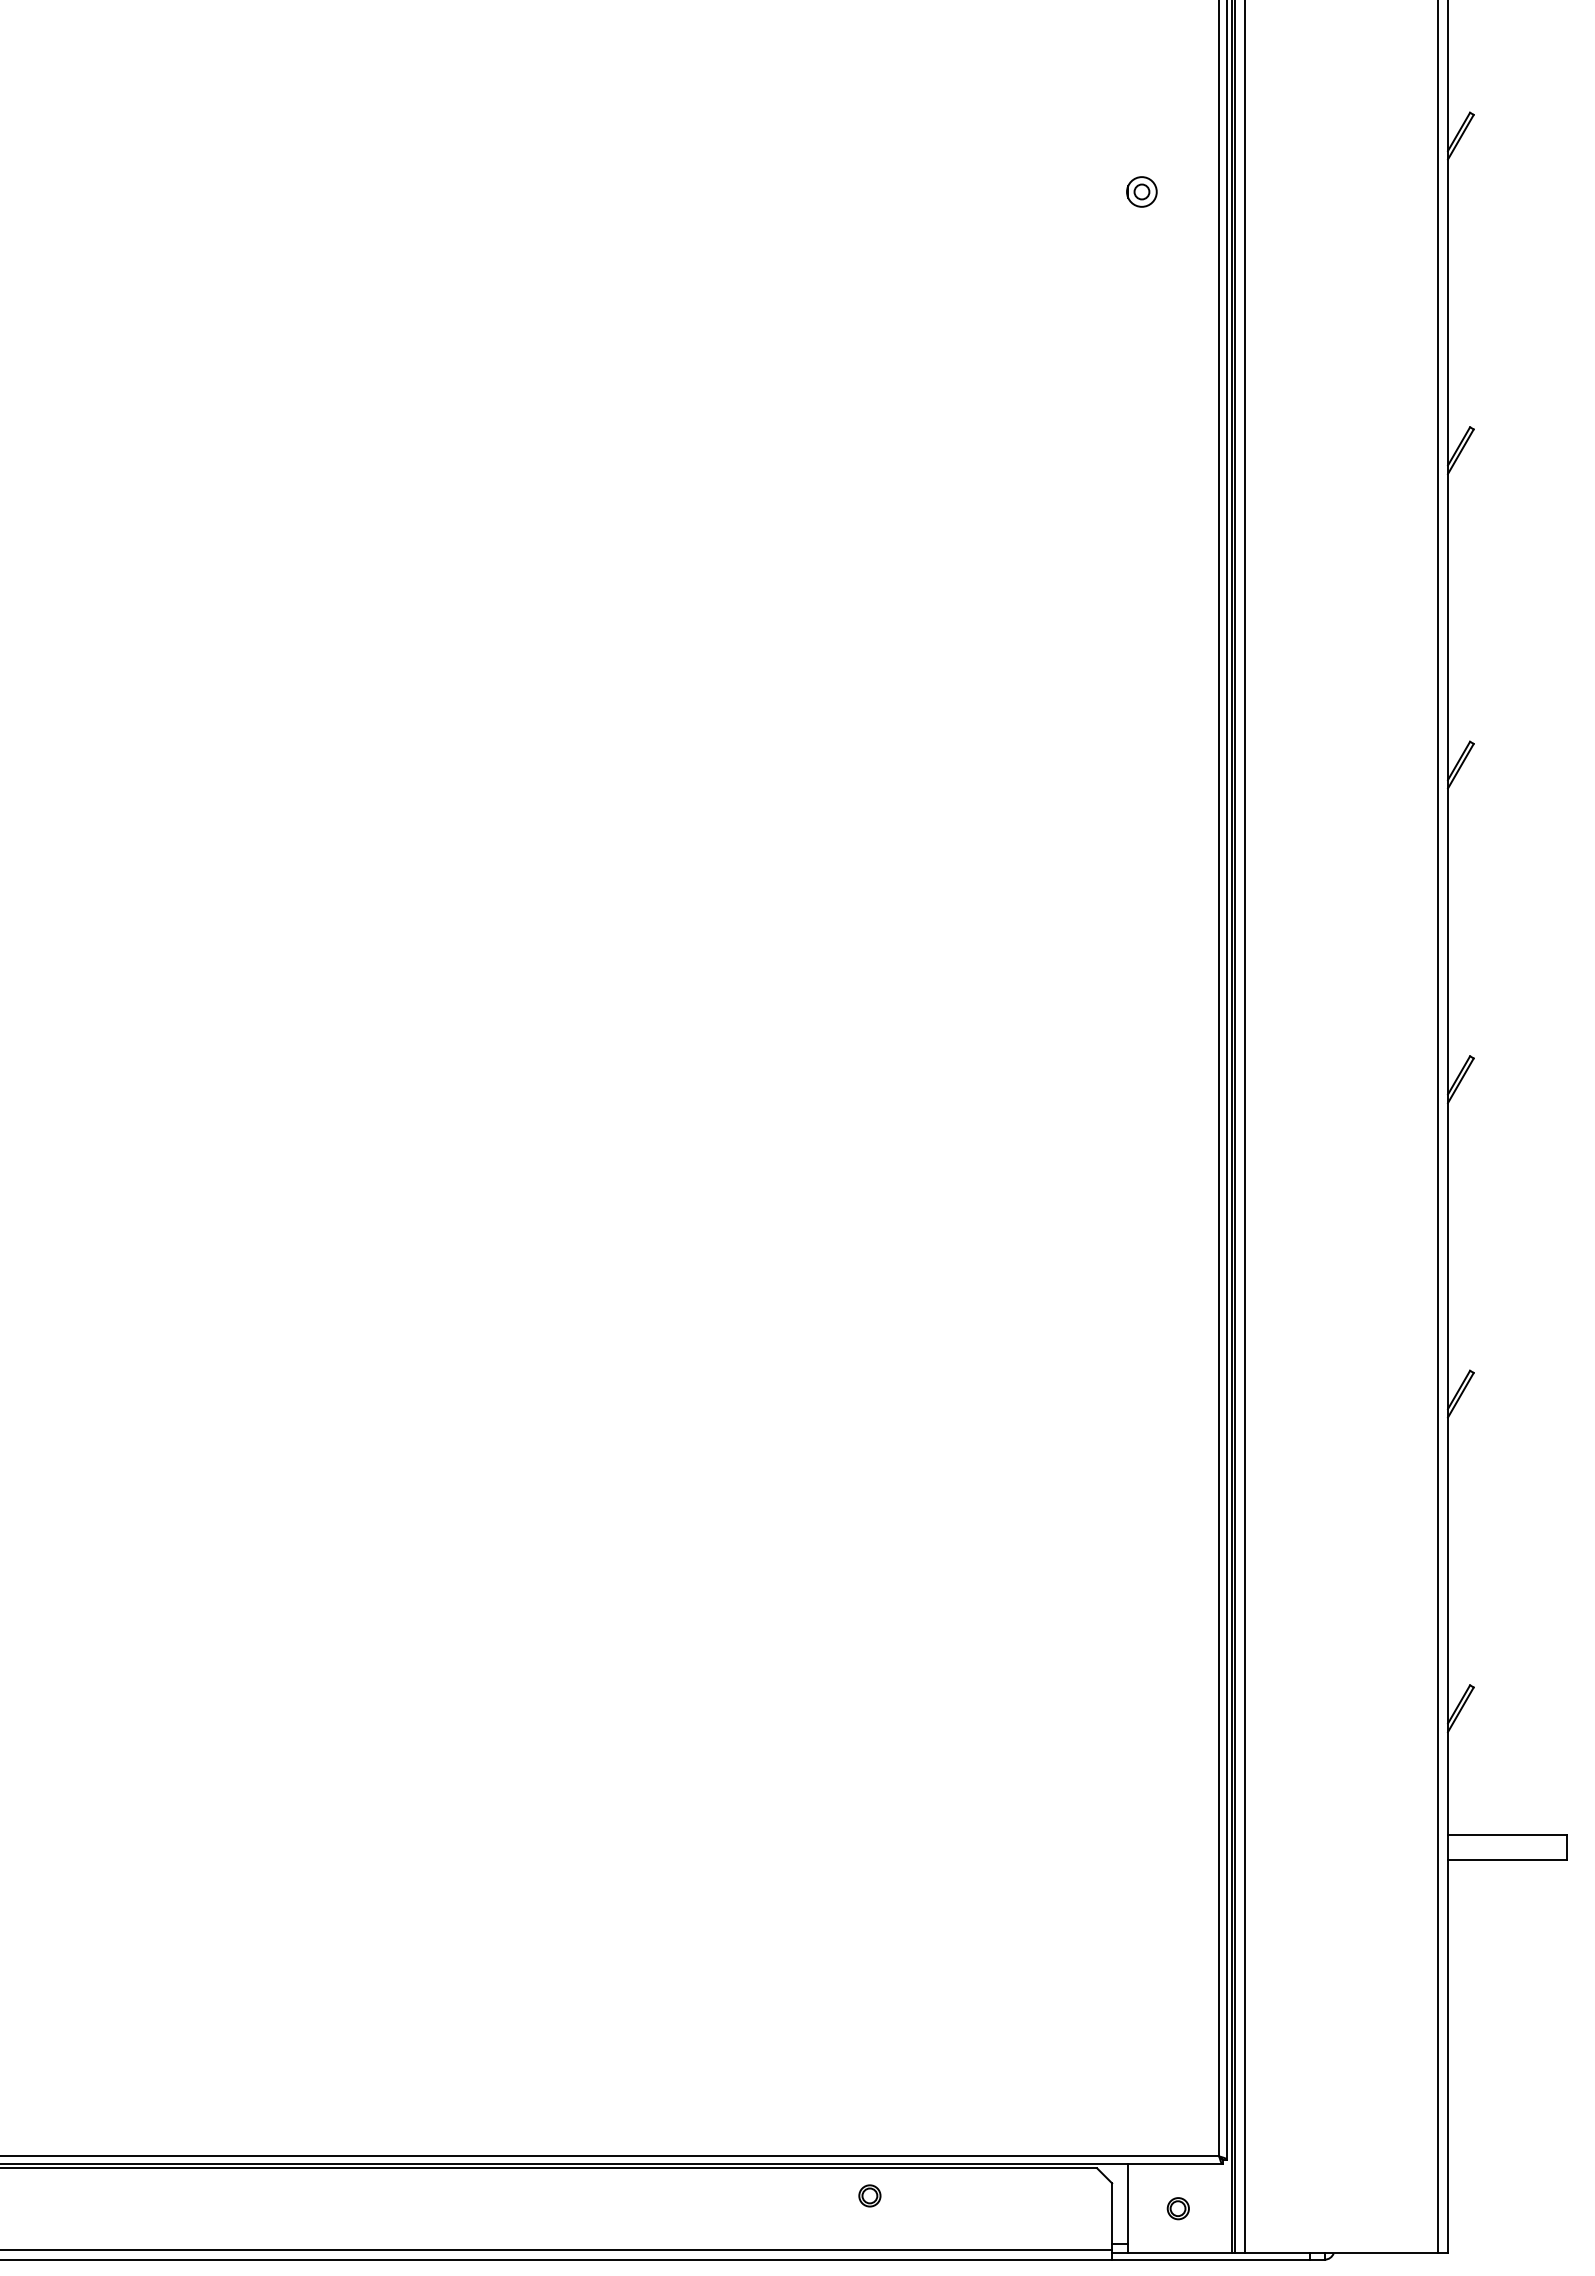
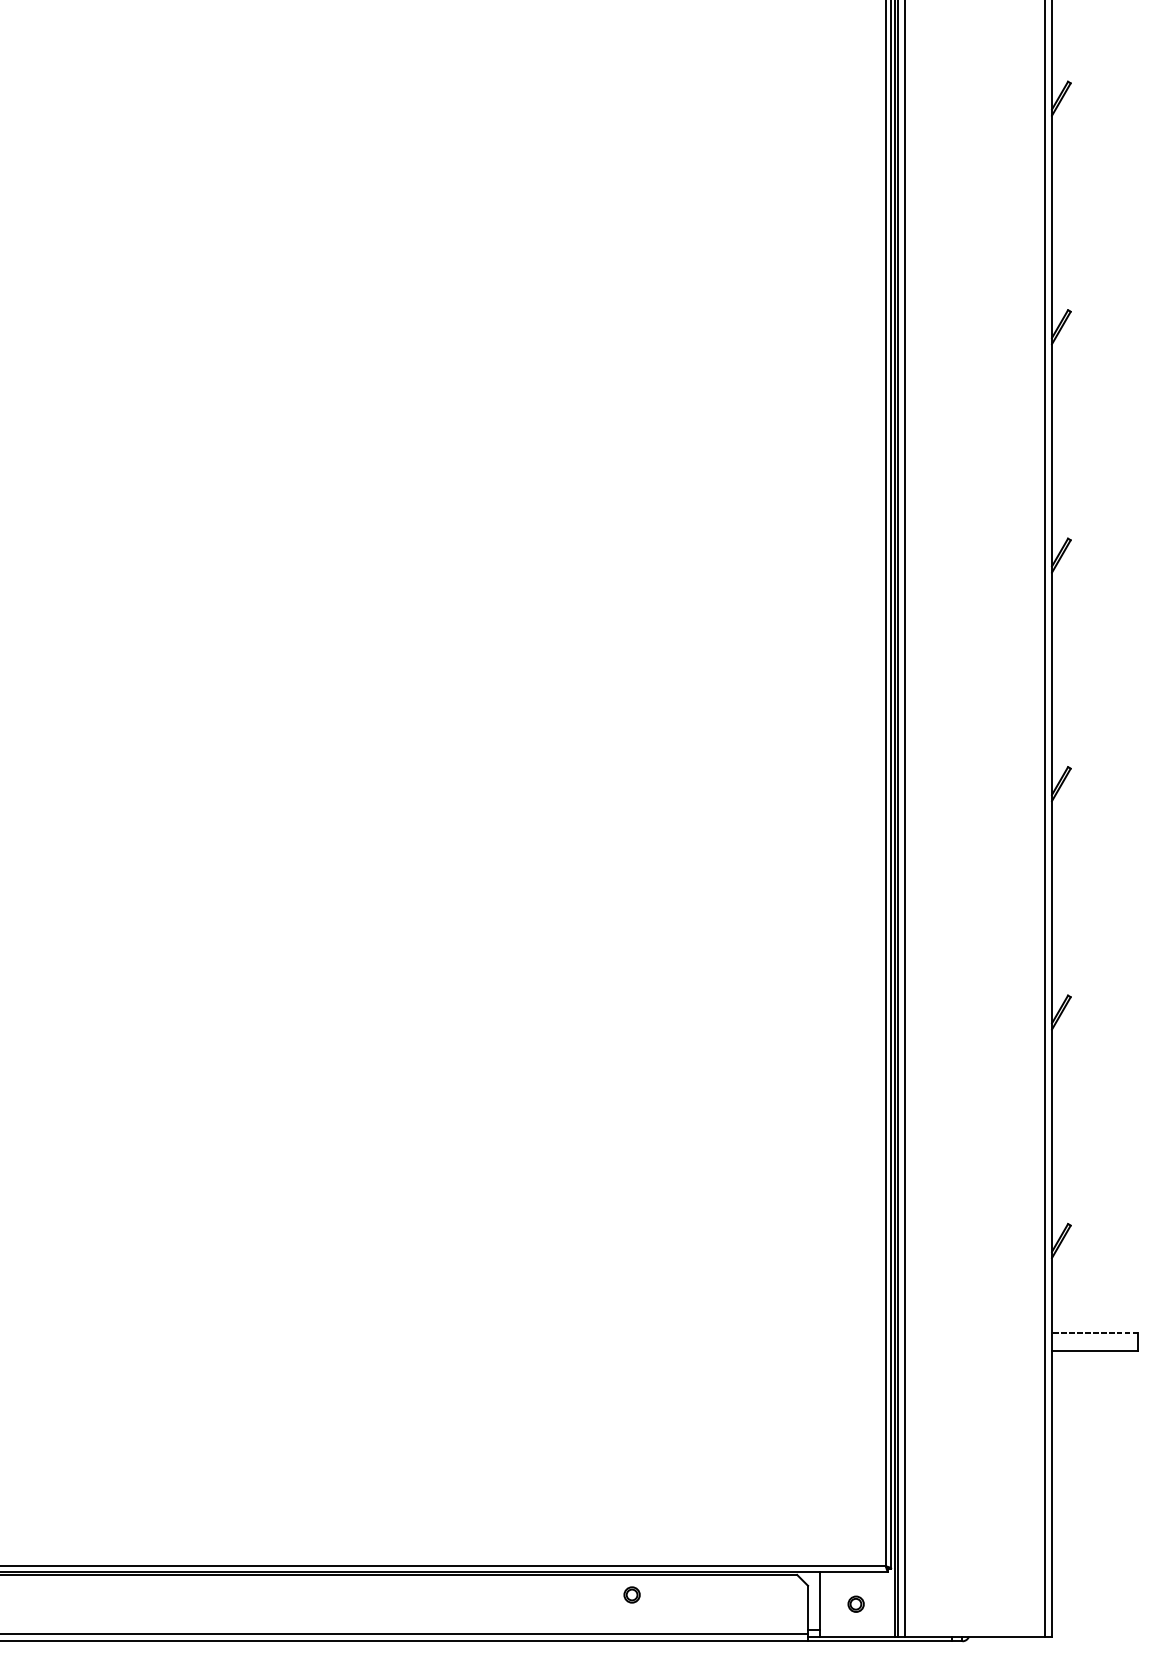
part: (1141, 191) -> (829, 138), removed
line: (1507, 1834) -> (1095, 1332), solid -> dashed

